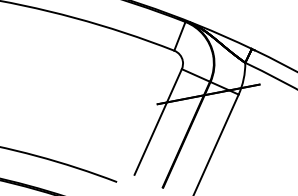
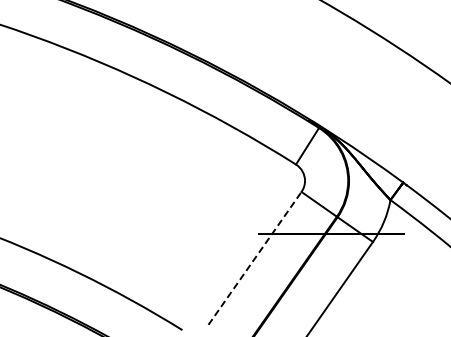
line: (158, 122) -> (255, 258), solid -> dashed

